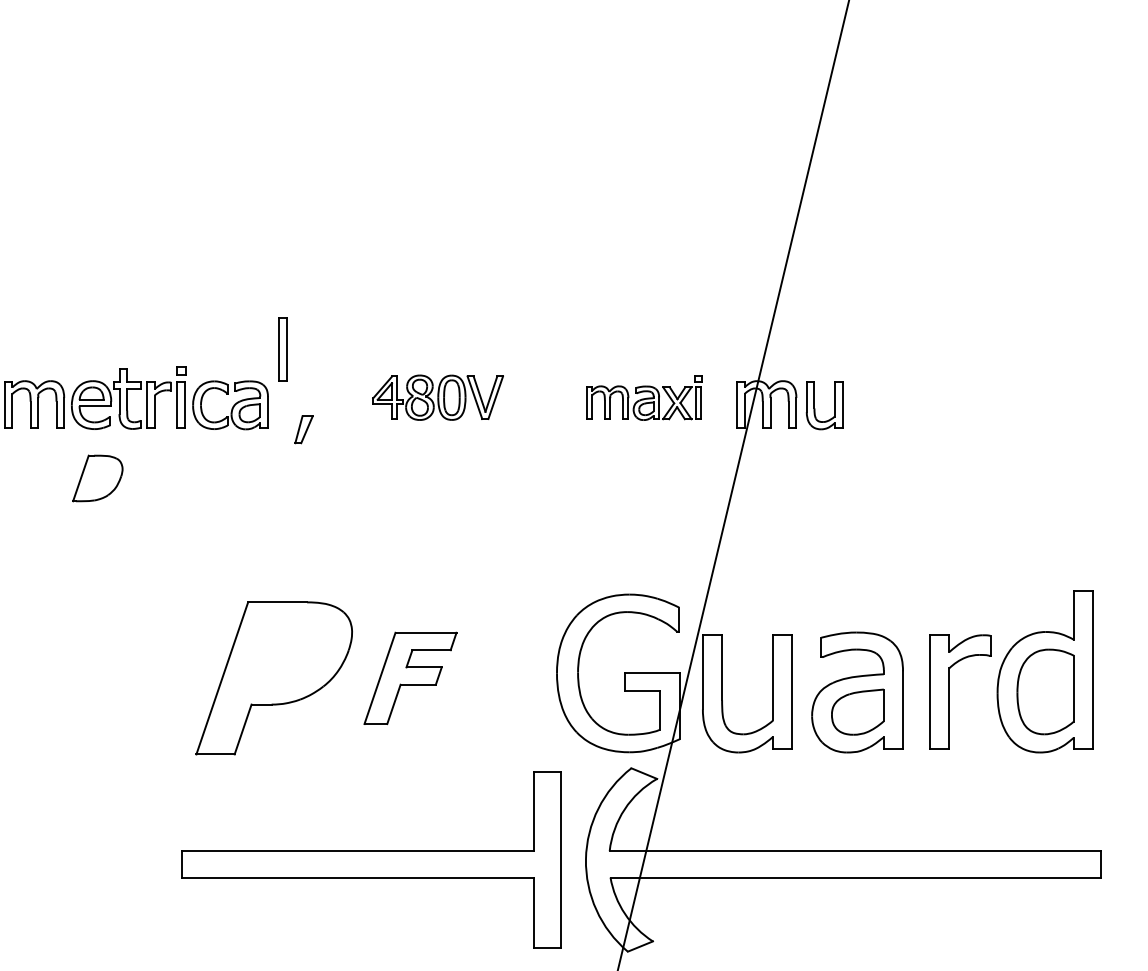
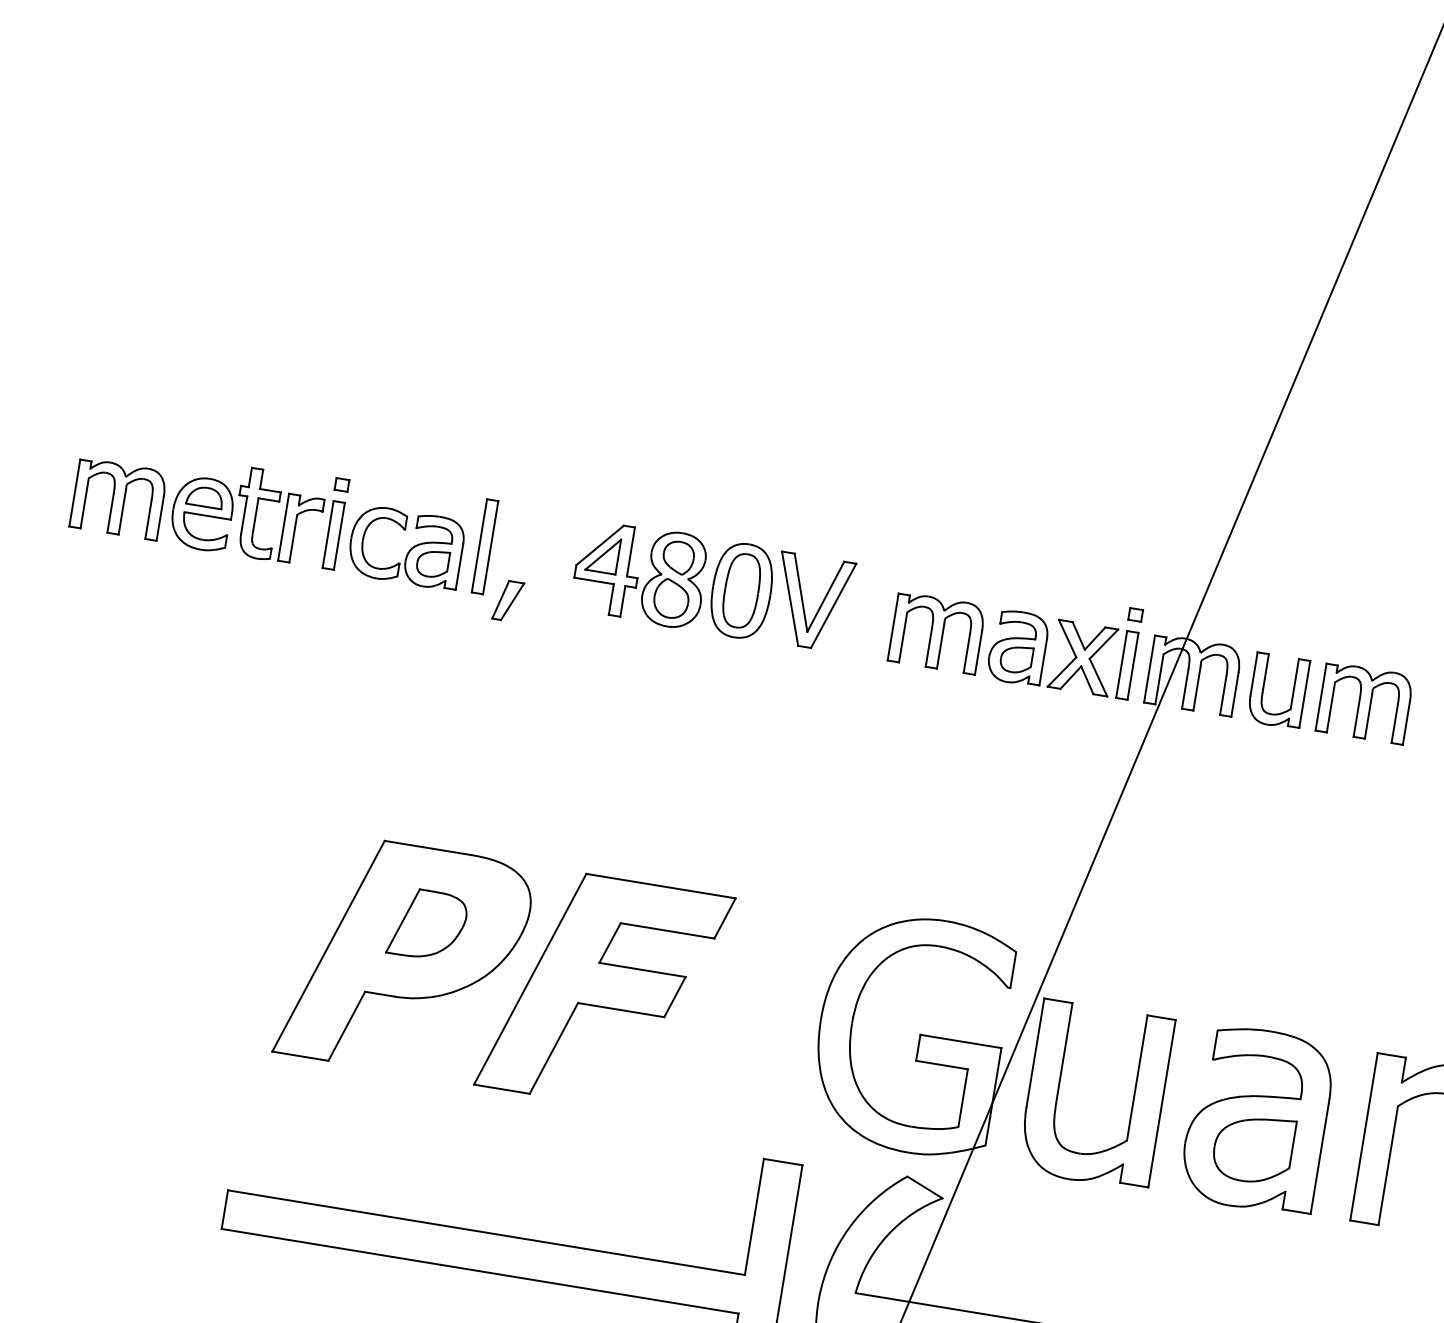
part: (282, 349) -> (484, 546), moved
part: (437, 397) -> (711, 585), size x1.43
part: (643, 398) -> (1014, 636), size x1.43
part: (883, 404) -> (1364, 703), added
part: (97, 478) -> (427, 924), moved
part: (410, 678) -> (604, 991), size x1.67

